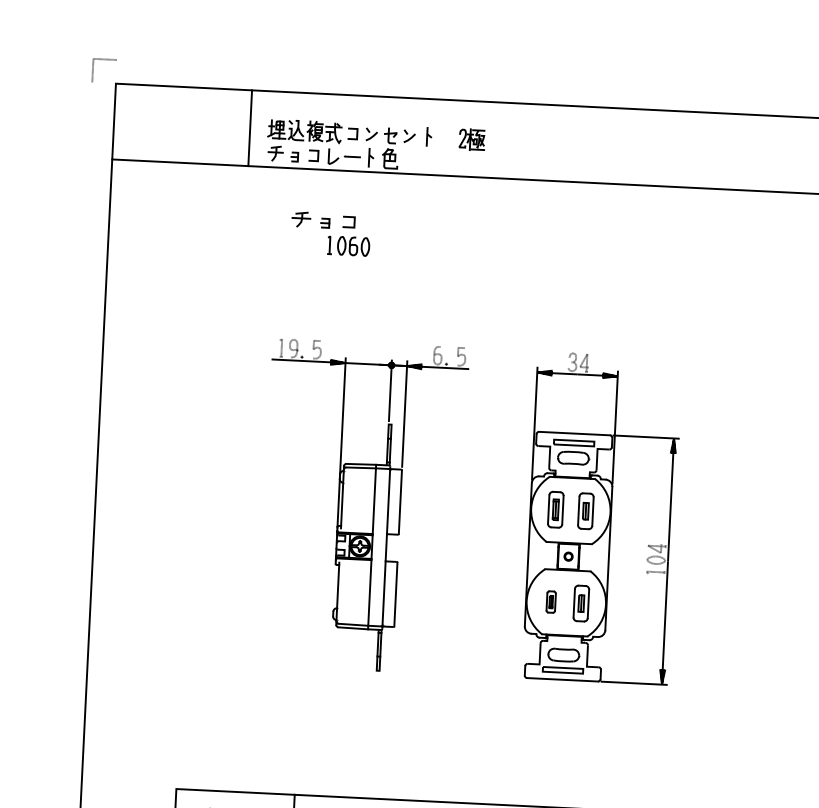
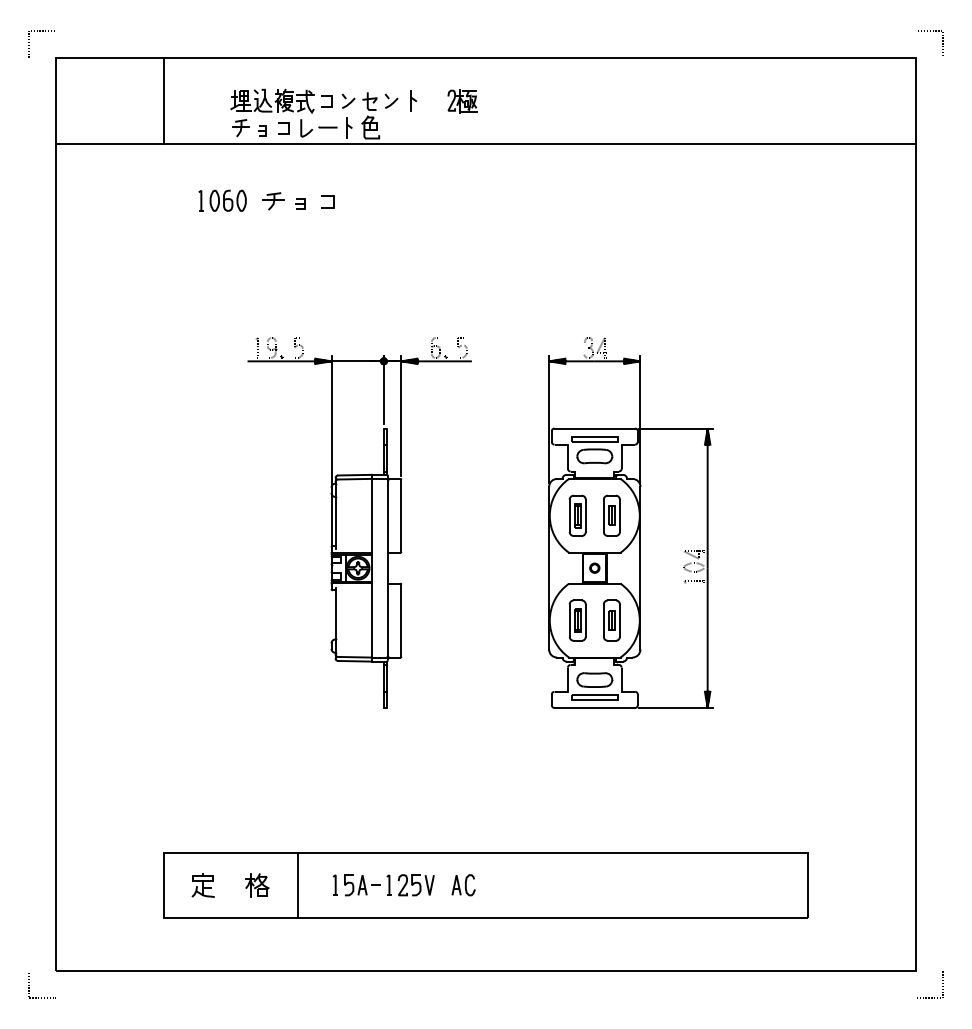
line: (250, 128) -> (163, 100), moved
part: (348, 245) -> (222, 200), moved
part: (551, 601) -> (577, 620), size x1.67

